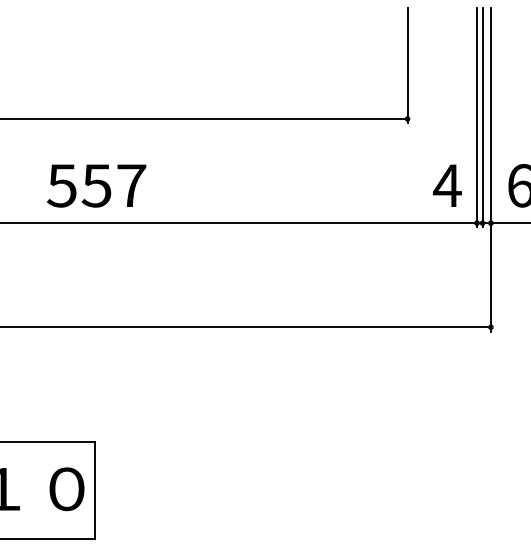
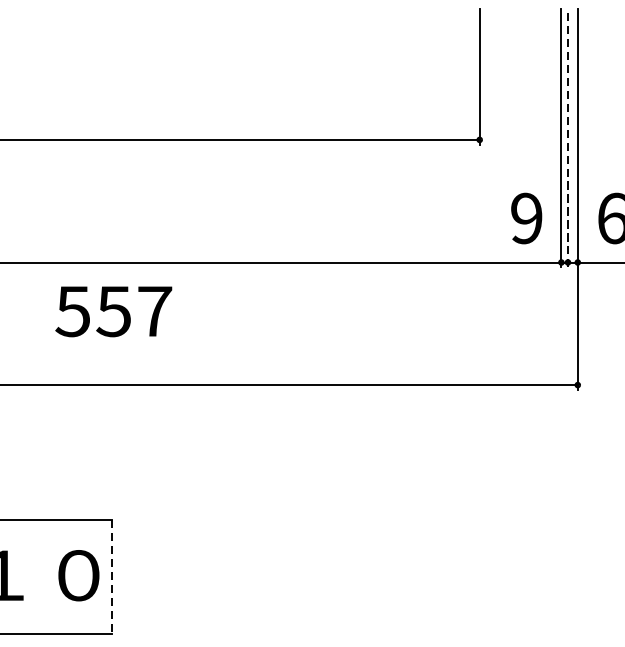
line: (482, 117) -> (567, 138), solid -> dashed
text: (96, 185) -> (113, 311), moved
text: (447, 185) -> (526, 218), 4 -> 9
line: (94, 490) -> (111, 577), solid -> dashed

